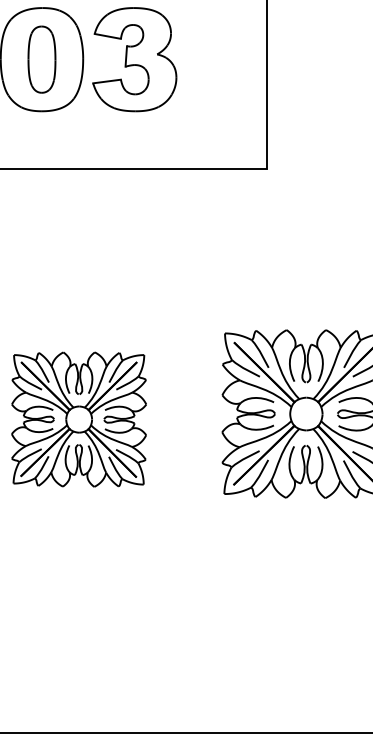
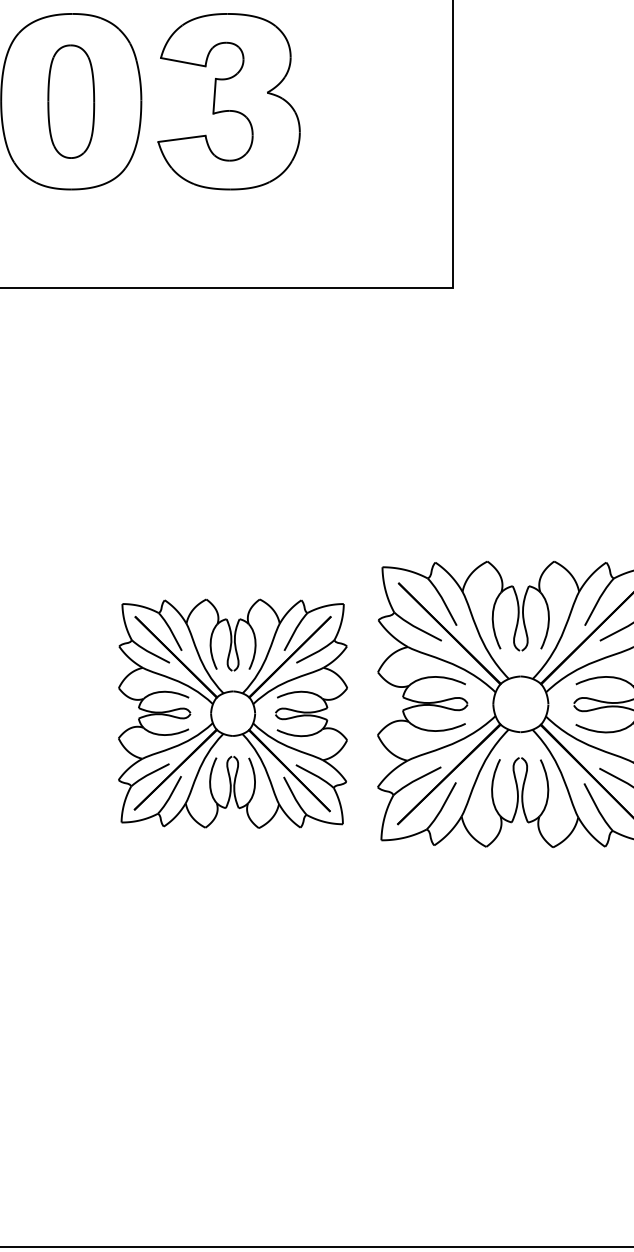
part: (78, 419) -> (231, 713), moved

